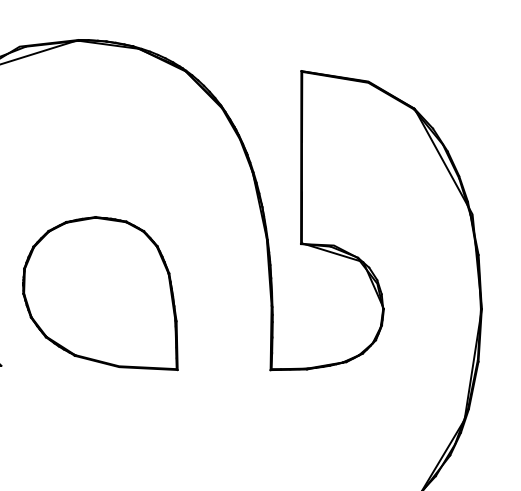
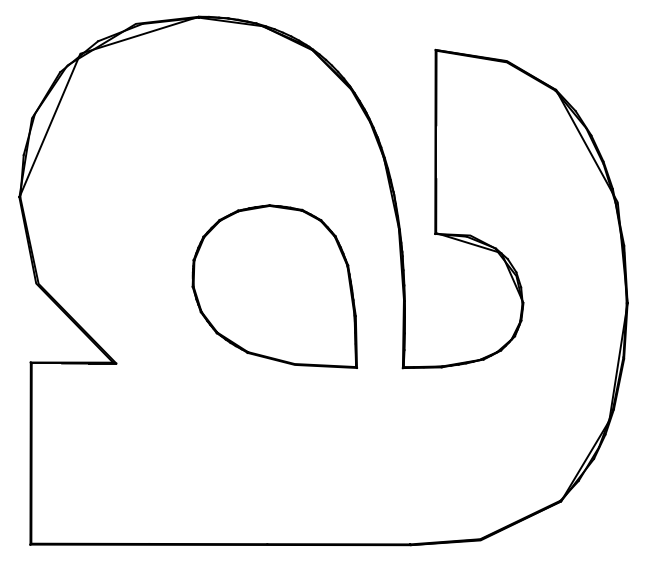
part: (100, 293) -> (274, 286), moved

